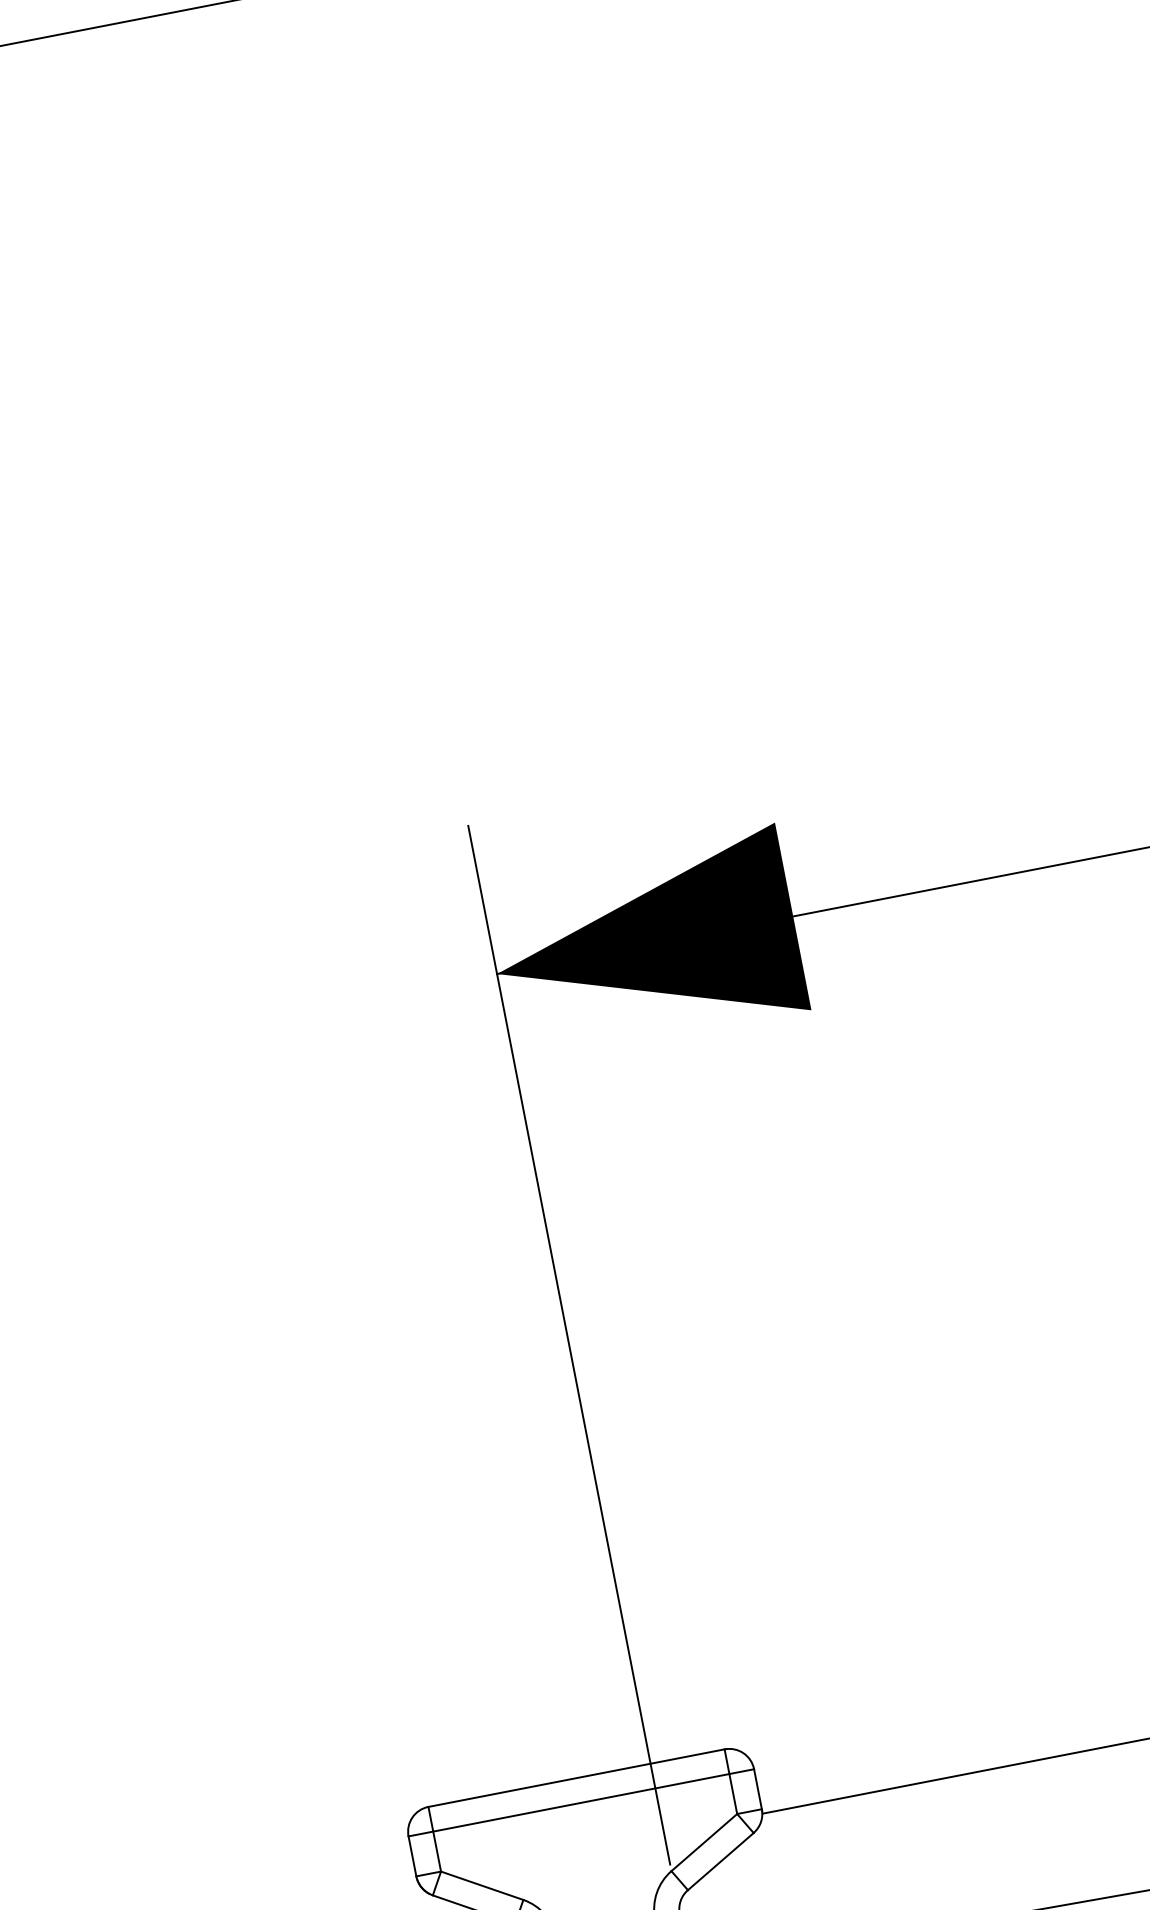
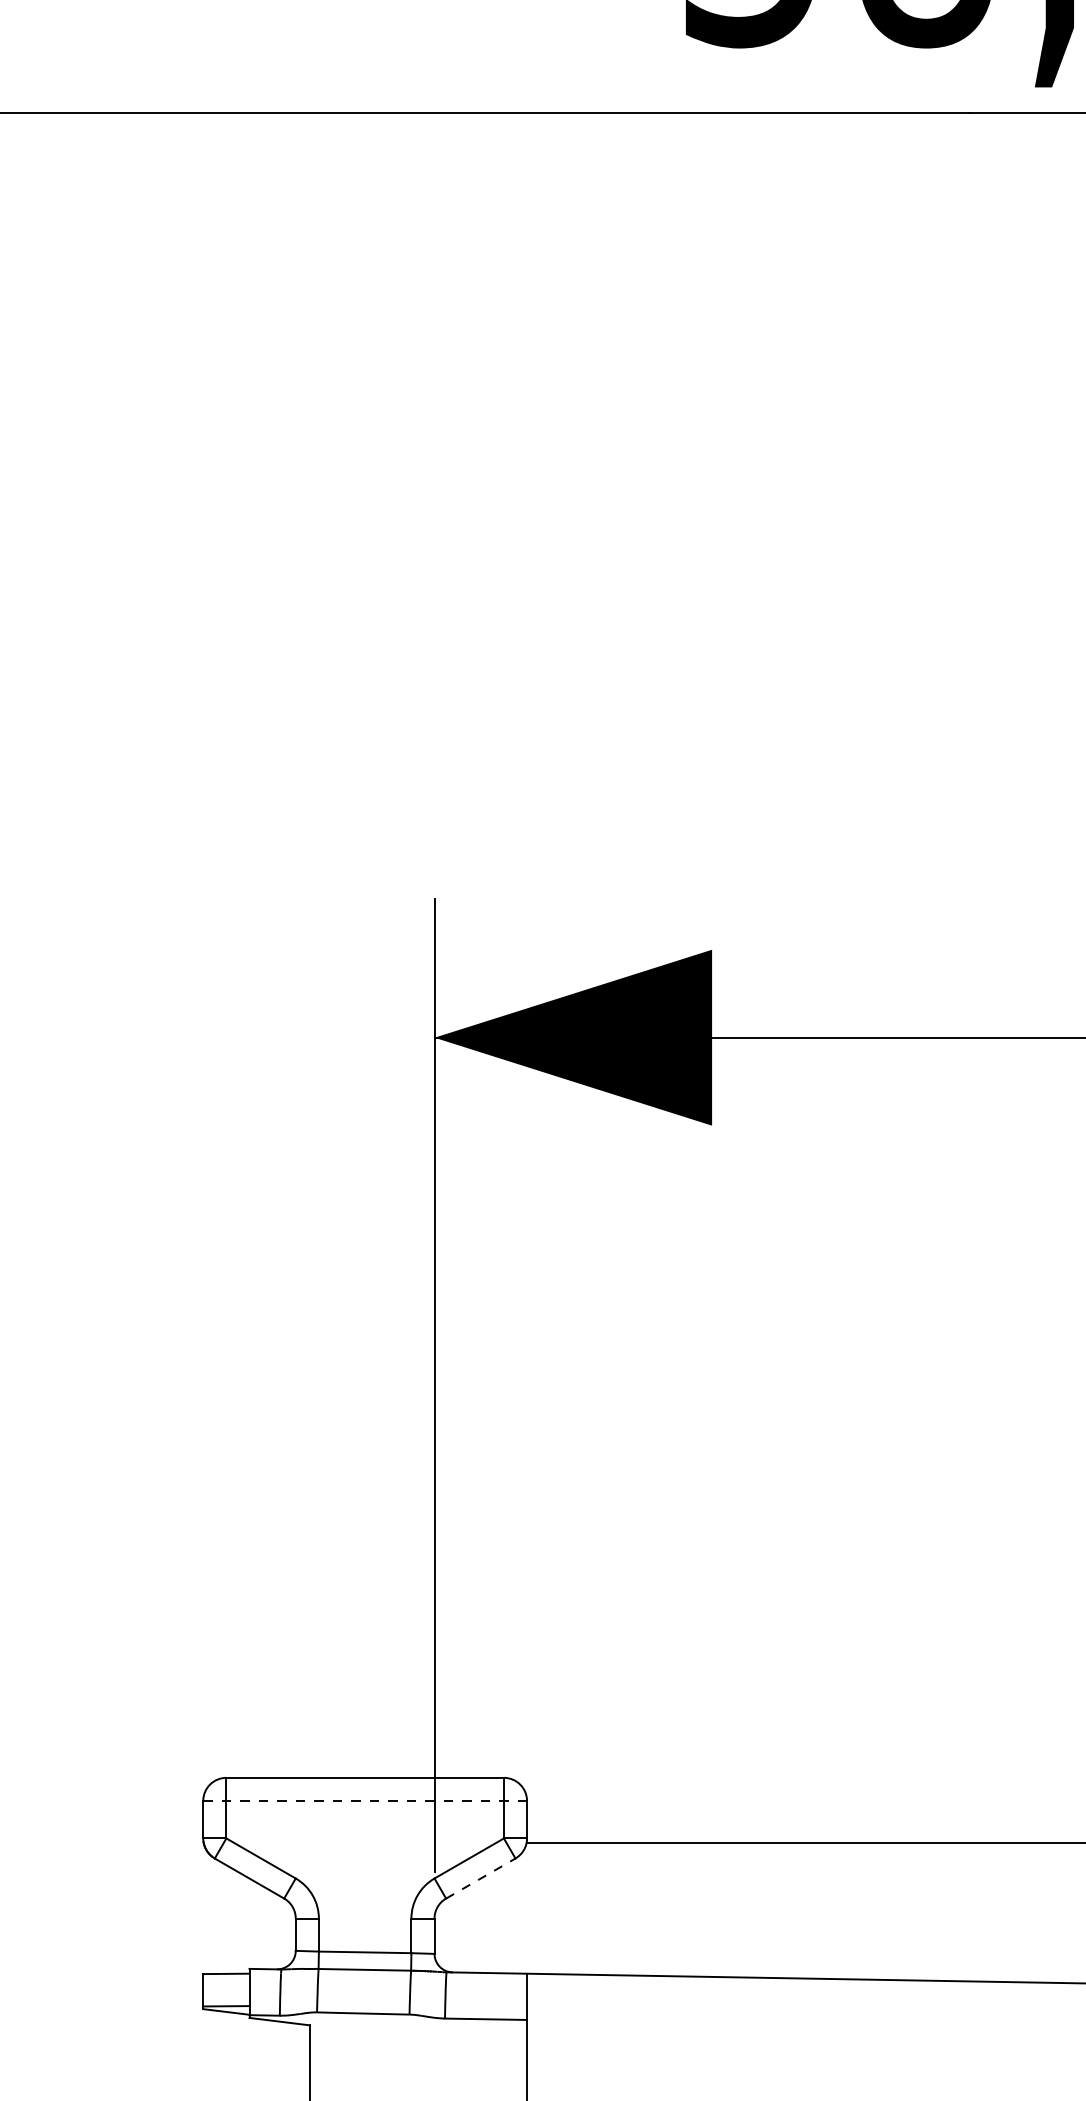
line: (581, 1802) -> (365, 1800), solid -> dashed
line: (721, 1861) -> (481, 1878), solid -> dashed

